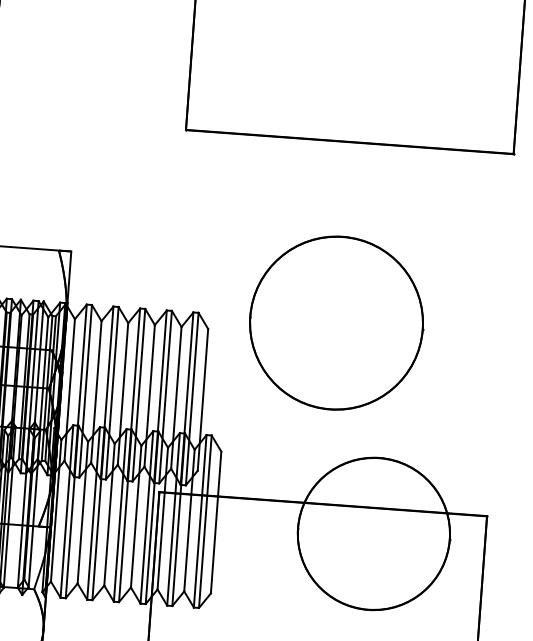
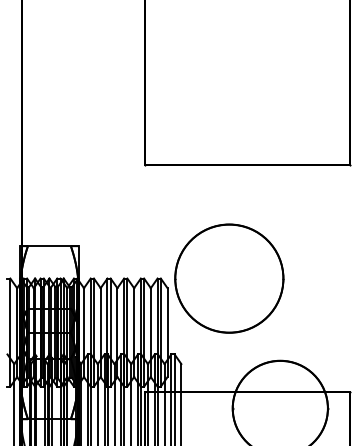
circle: (336, 322) -> (229, 278), moved

